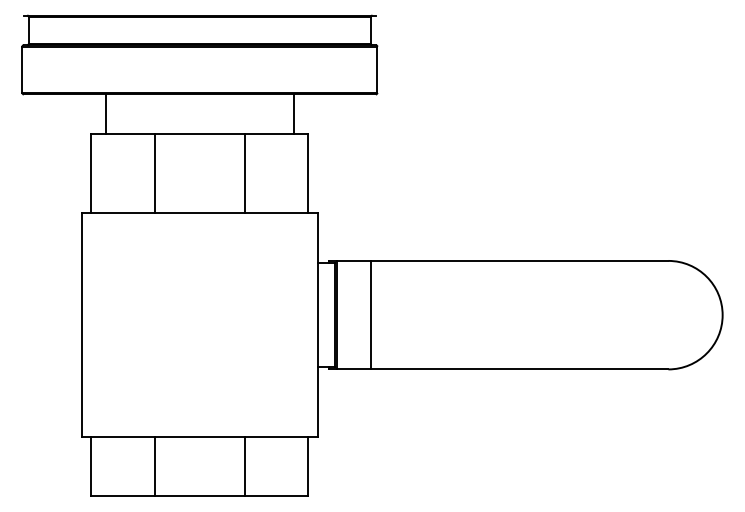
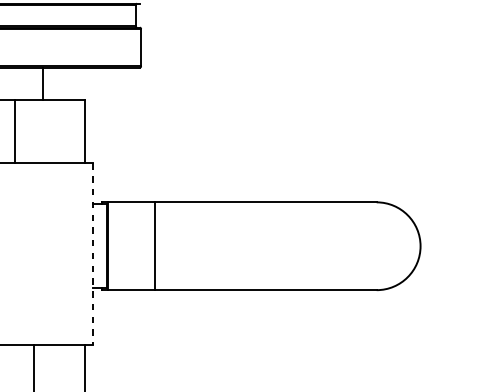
line: (293, 113) -> (43, 83), moved
line: (244, 172) -> (14, 130), moved
line: (370, 314) -> (154, 245), moved
line: (318, 325) -> (93, 254), solid -> dashed

